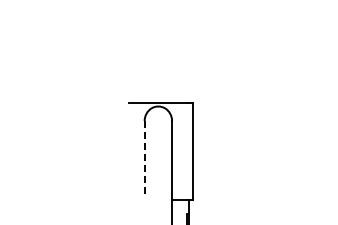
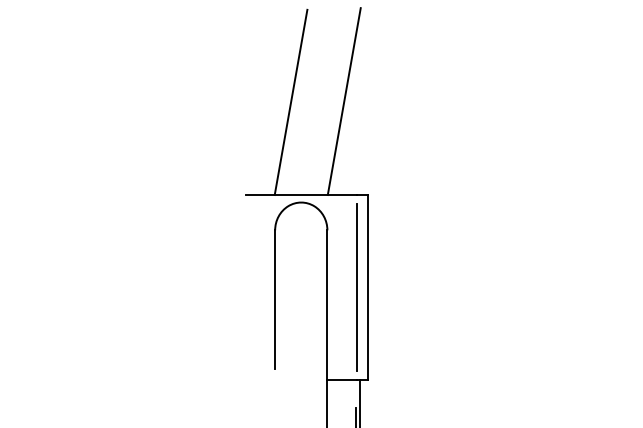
line: (152, 53) -> (290, 101), added
line: (180, 53) -> (343, 101), added
line: (187, 150) -> (356, 286), added
line: (144, 157) -> (274, 299), dashed -> solid

